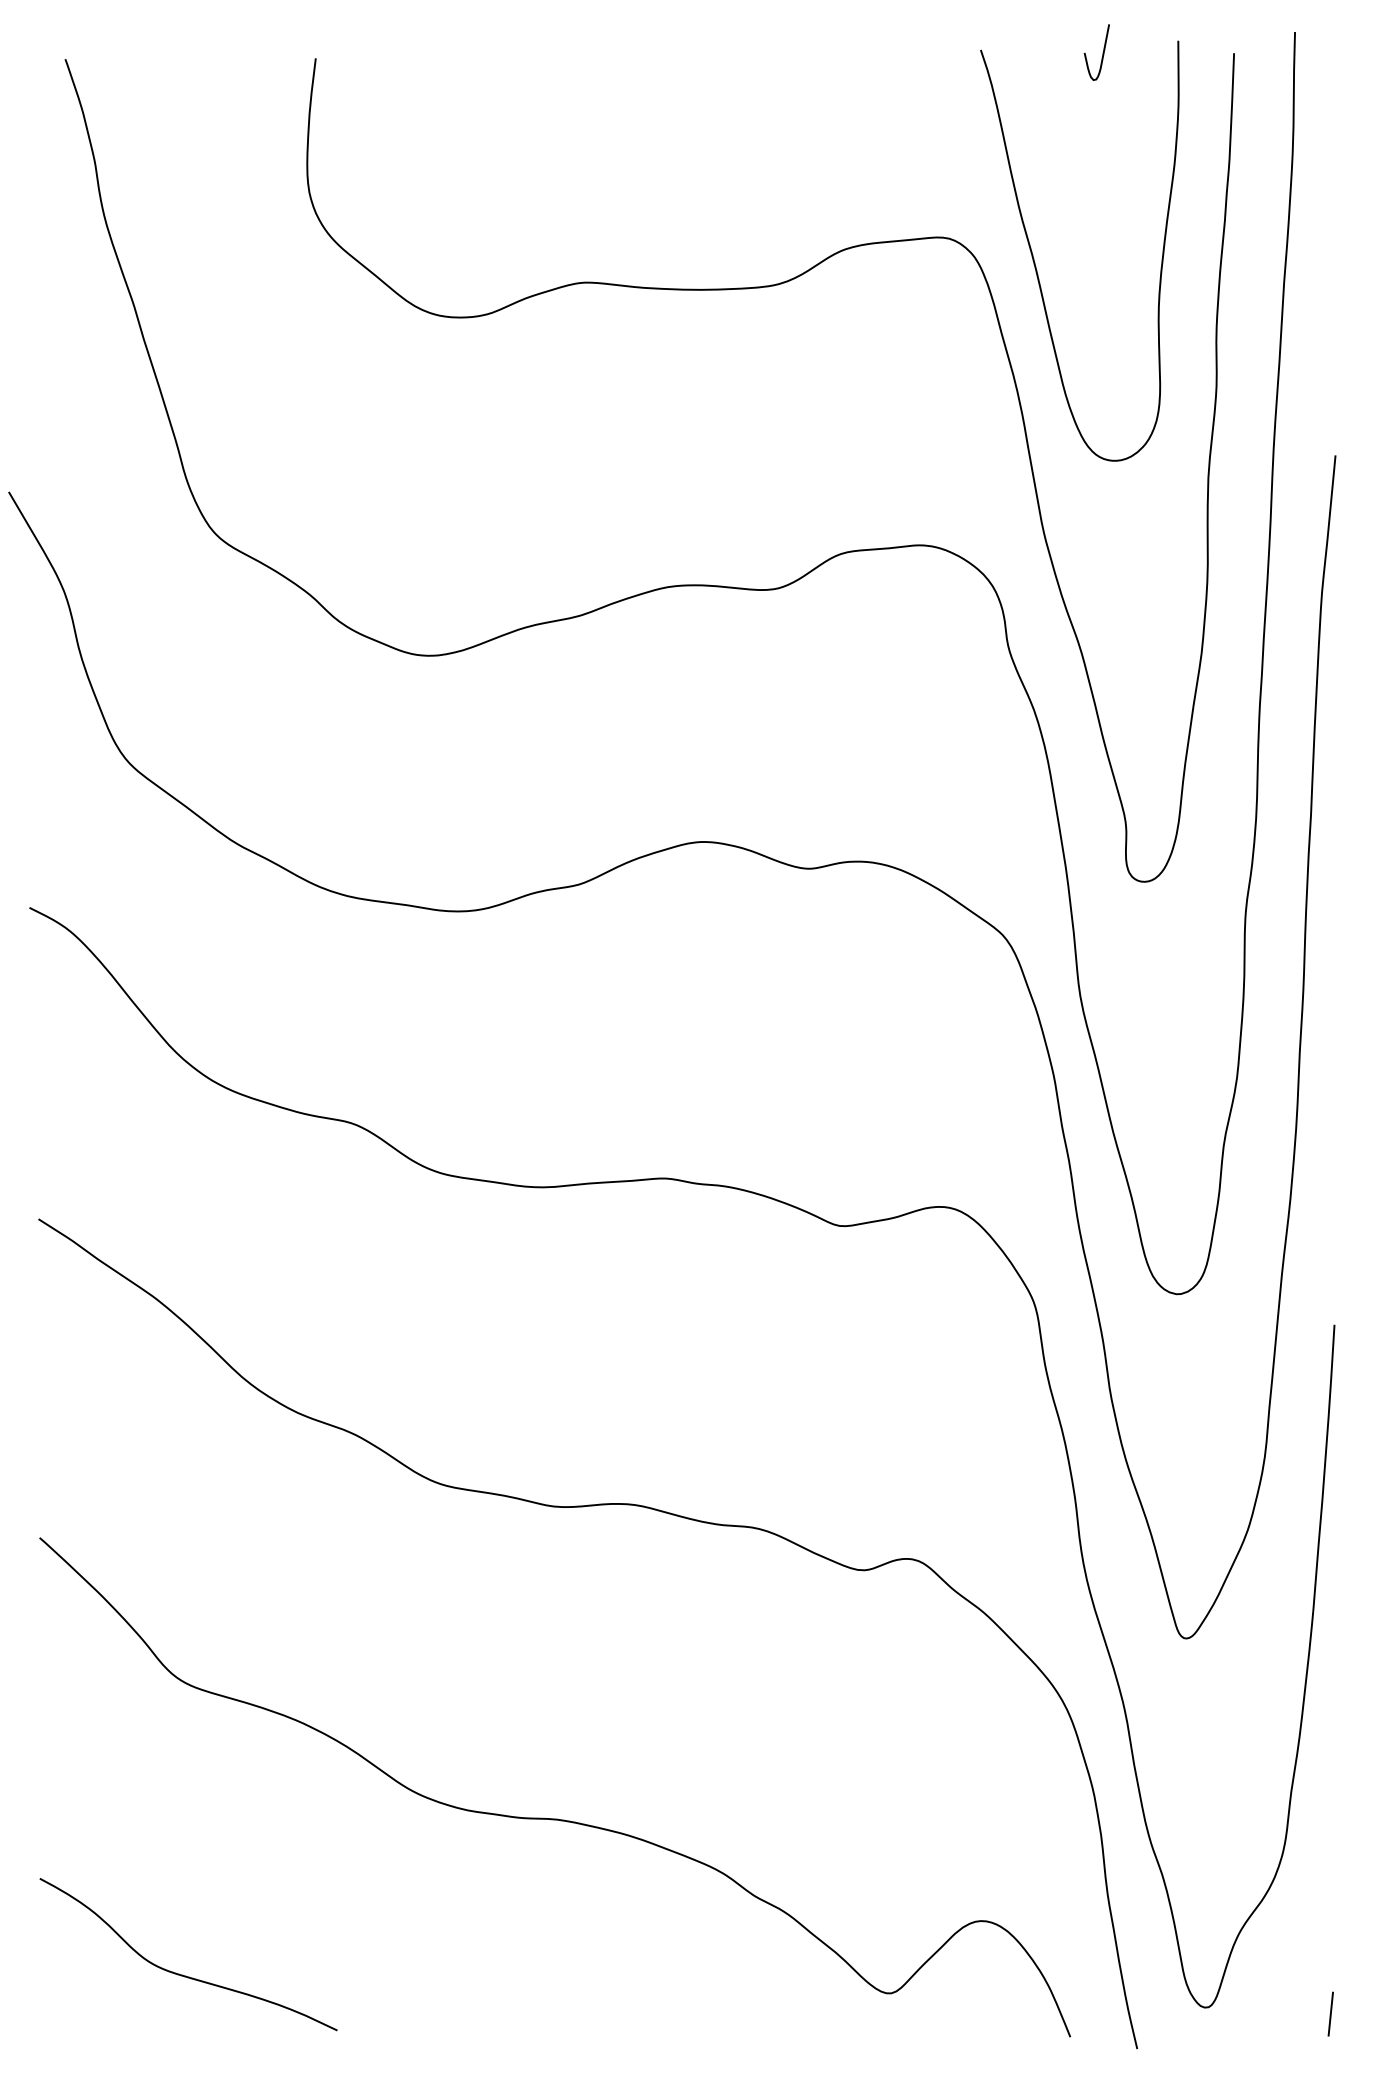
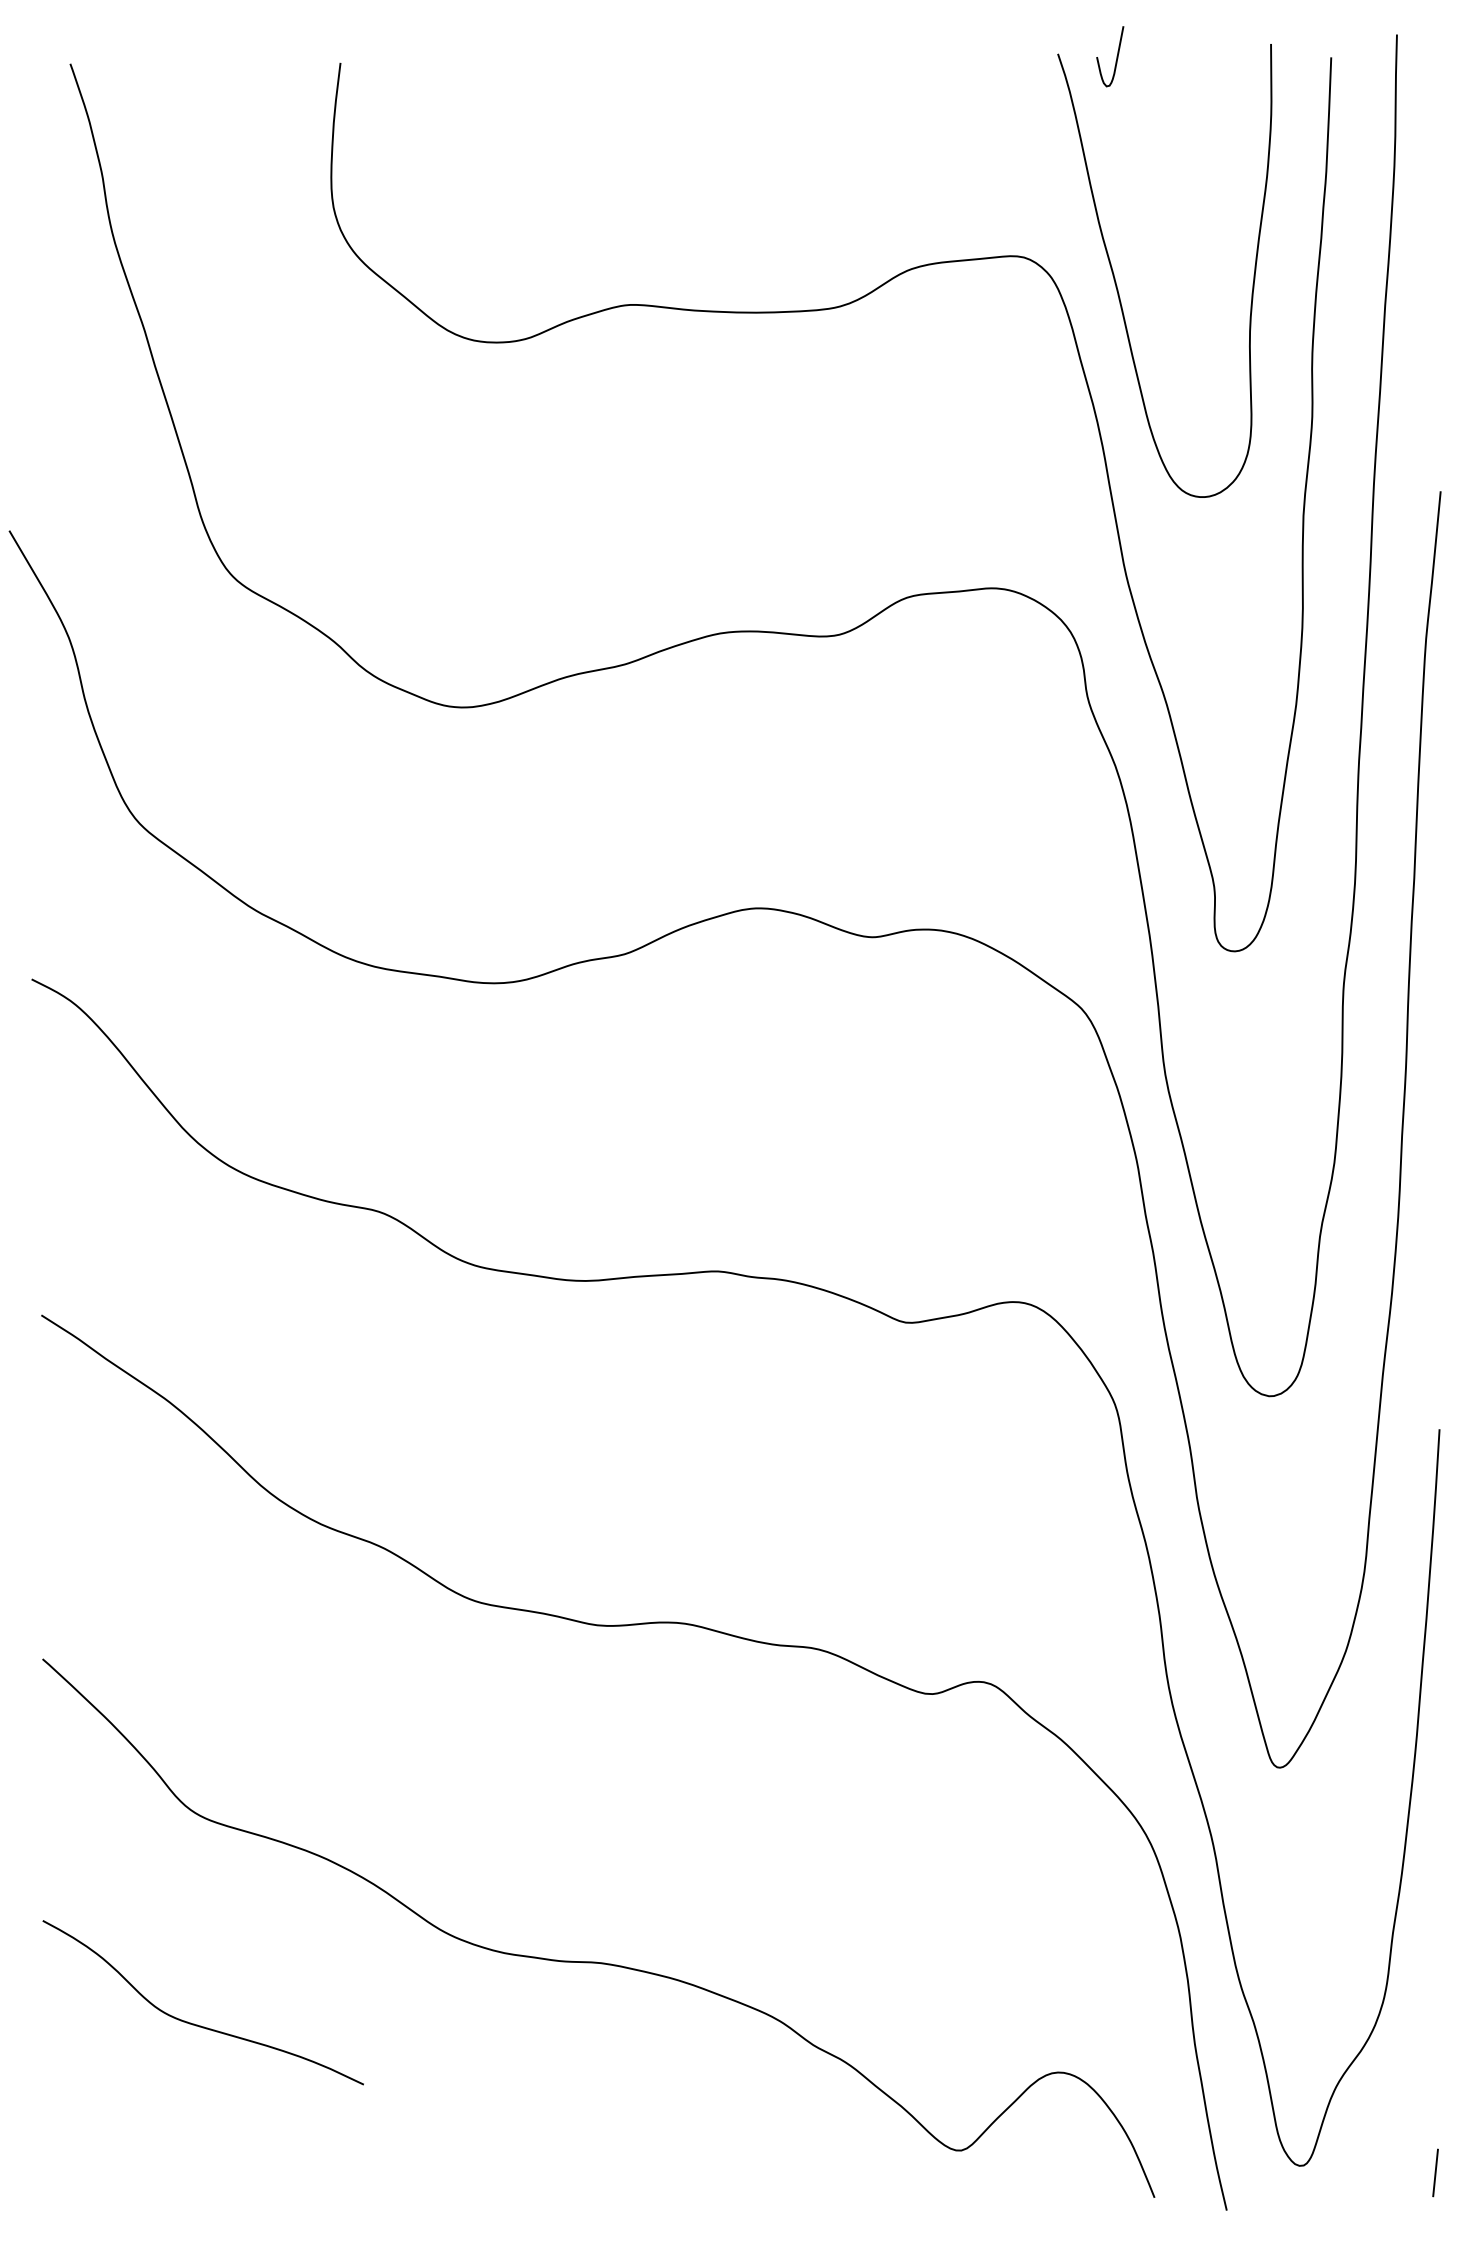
curve: (1102, 52) -> (1116, 56), moved
curve: (180, 1973) -> (194, 2023), moved

